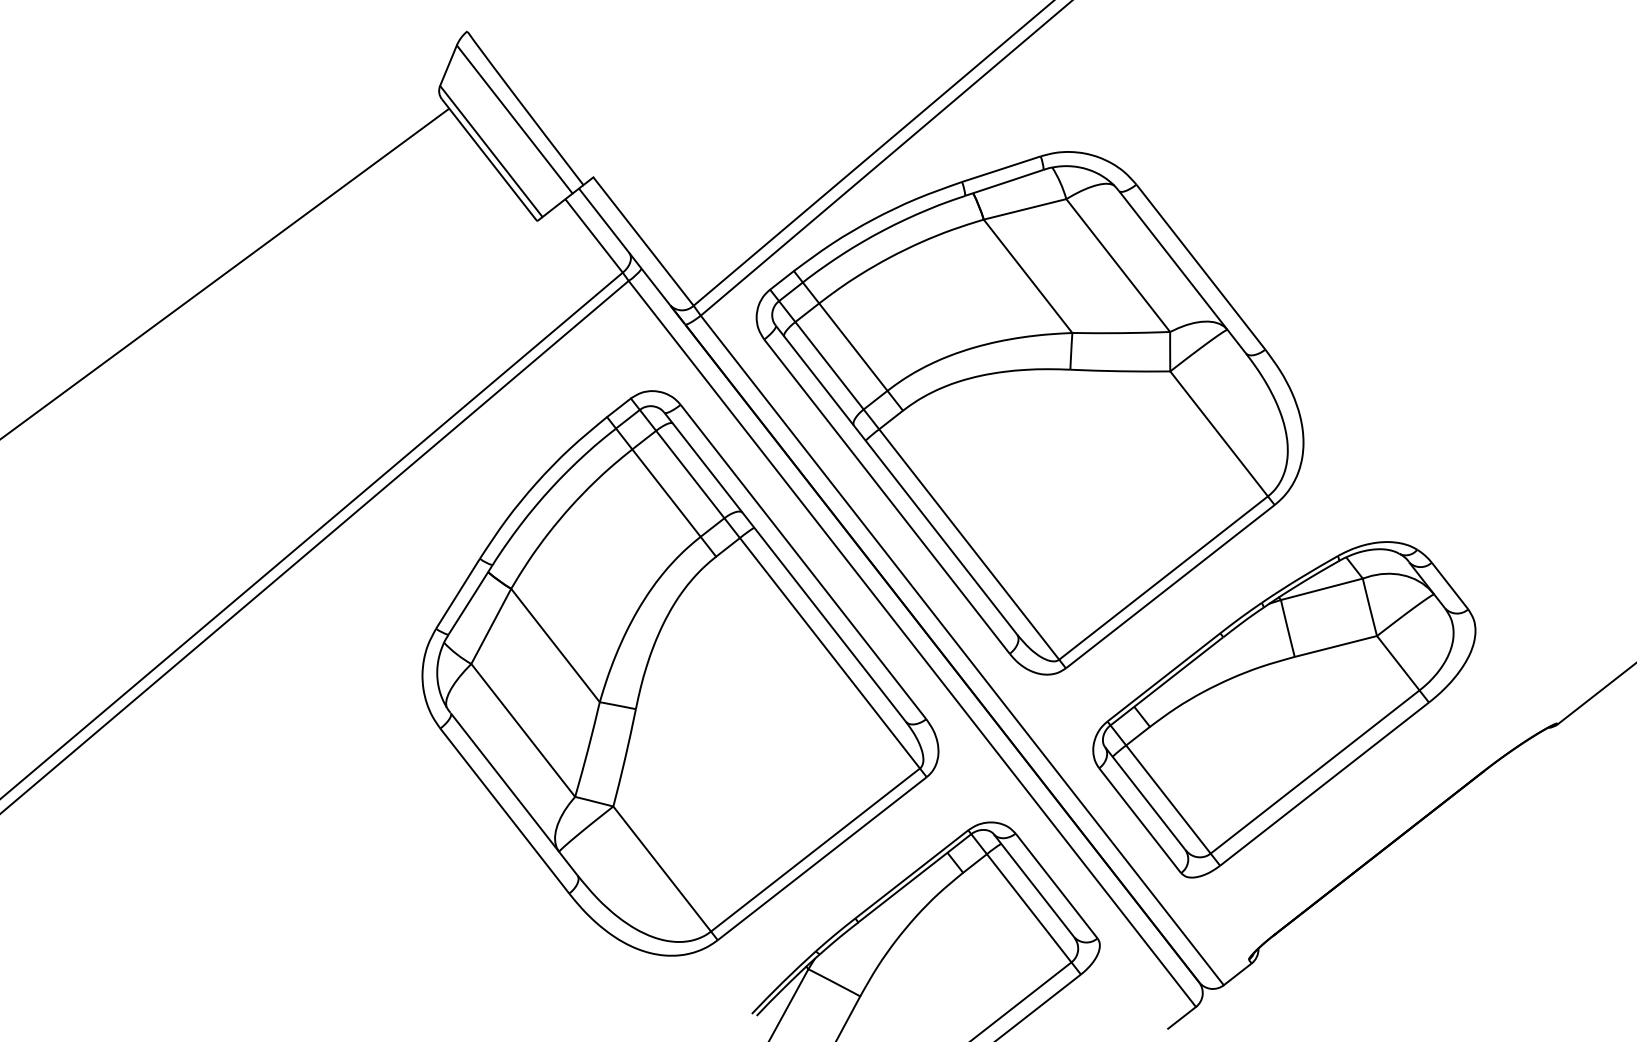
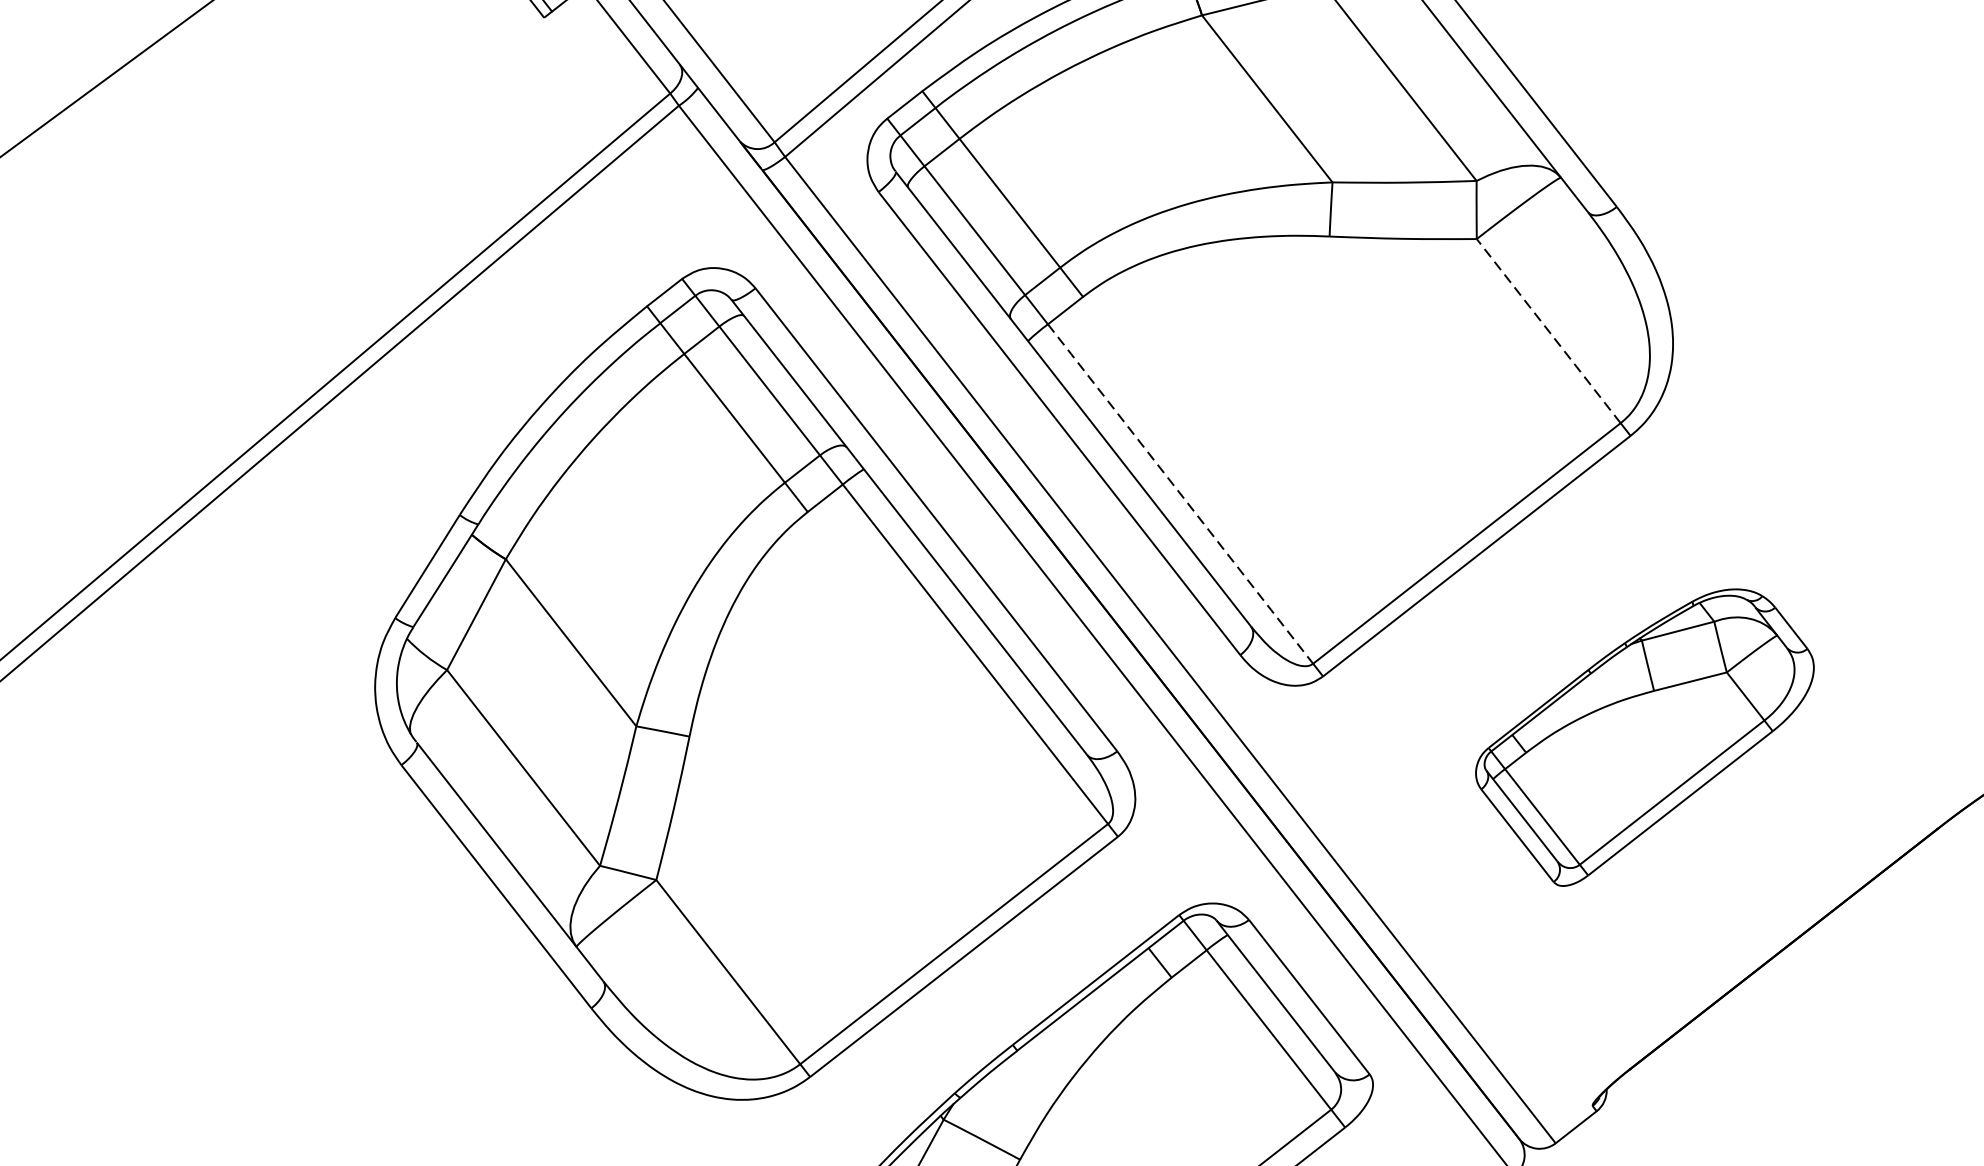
line: (1218, 433) -> (1547, 330), solid -> dashed
line: (969, 544) -> (1180, 494), solid -> dashed
part: (1284, 709) -> (1645, 737), size x0.6

